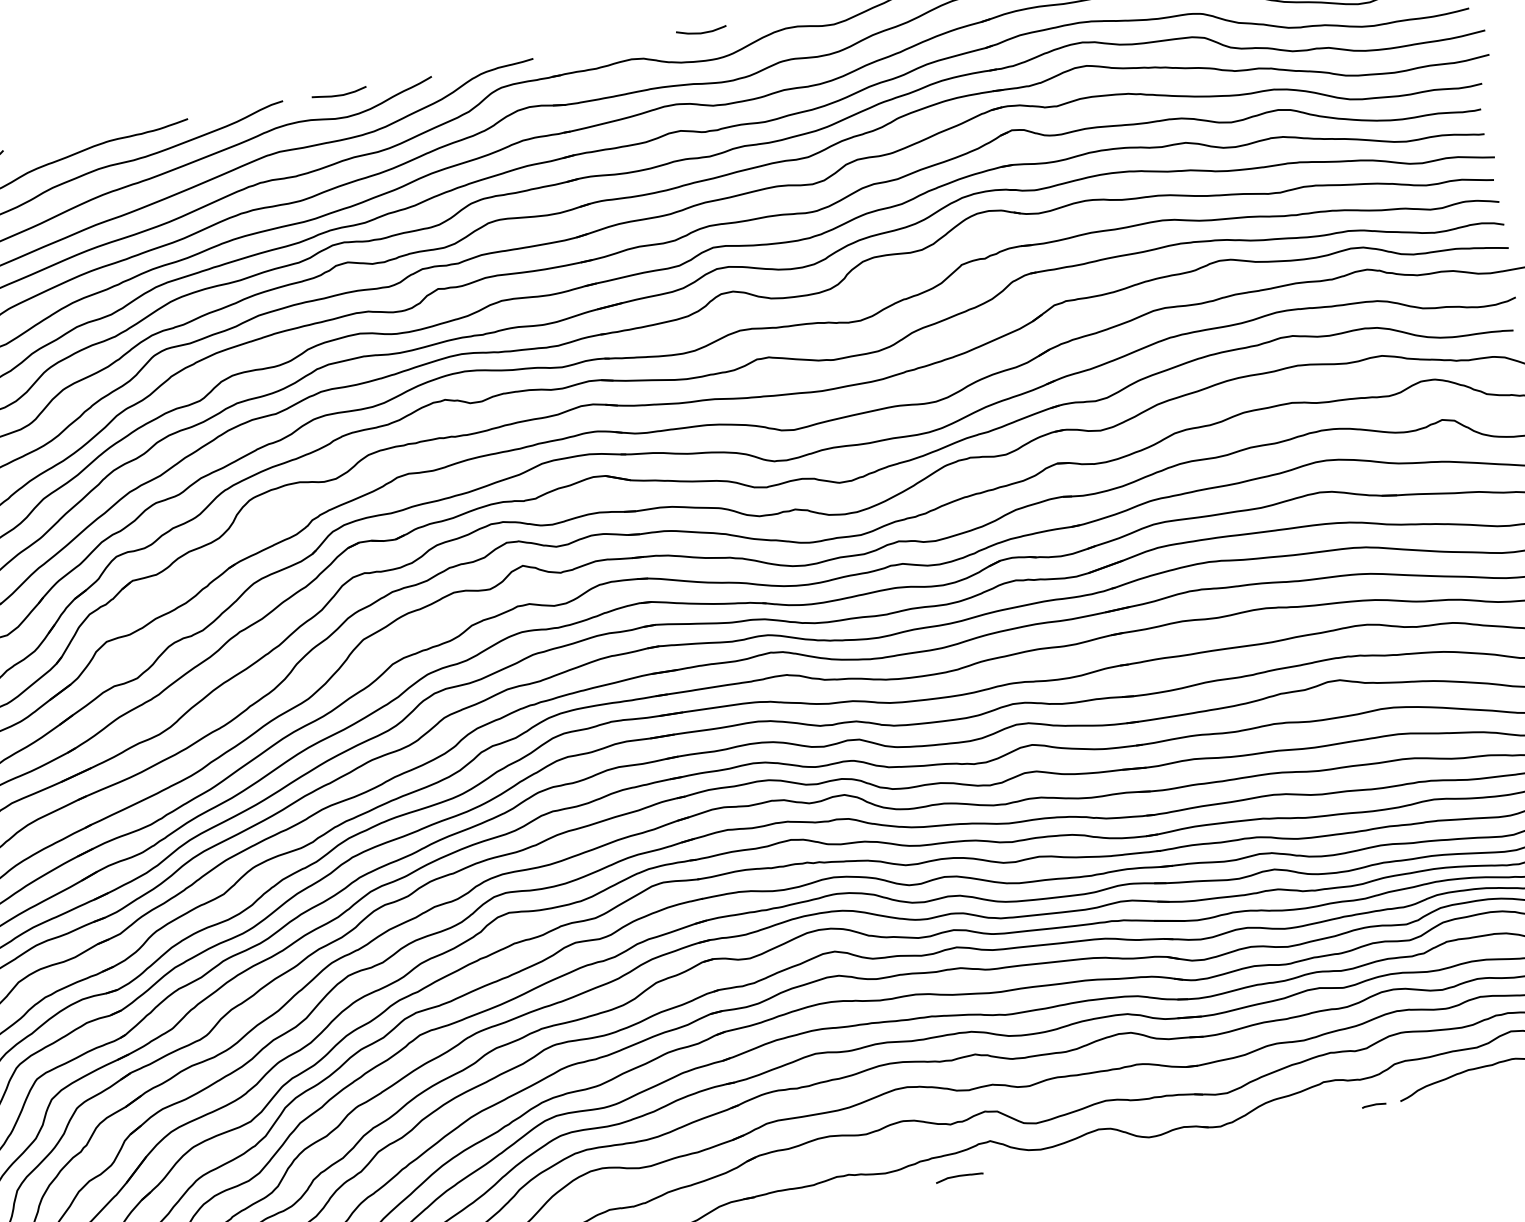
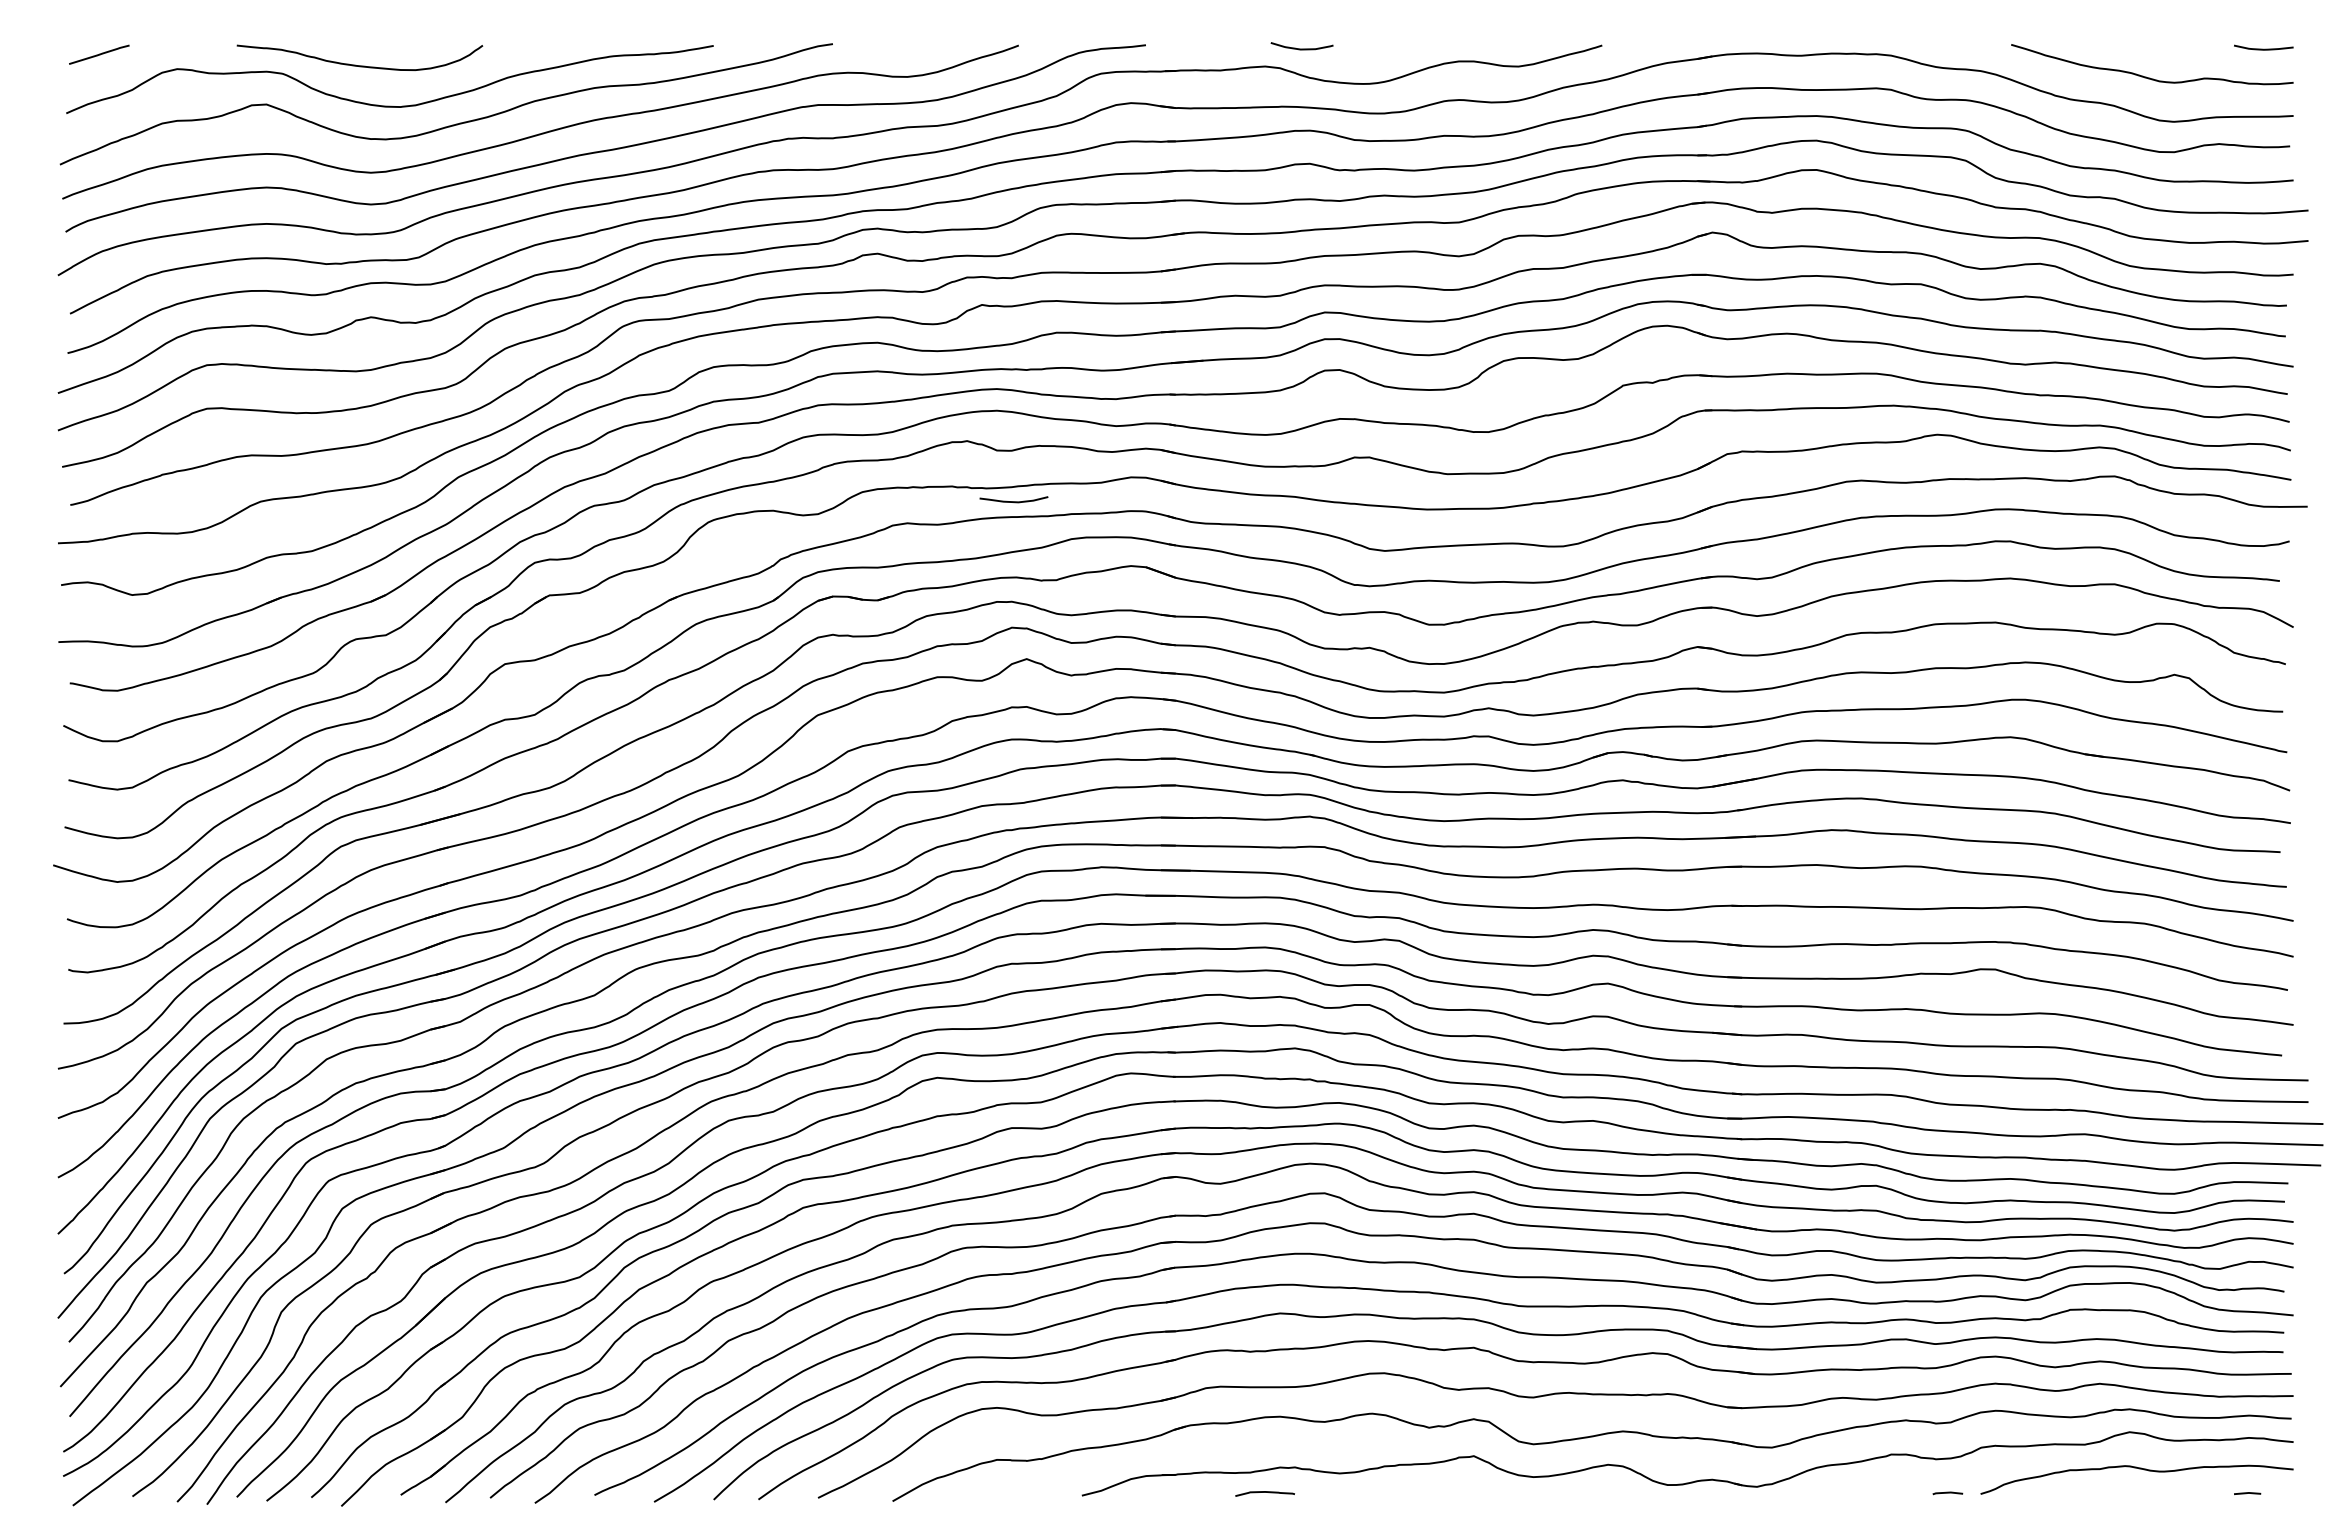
curve: (701, 32) -> (1301, 48), moved
curve: (339, 95) -> (1013, 501), moved
curve: (958, 1176) -> (1264, 1492), moved

